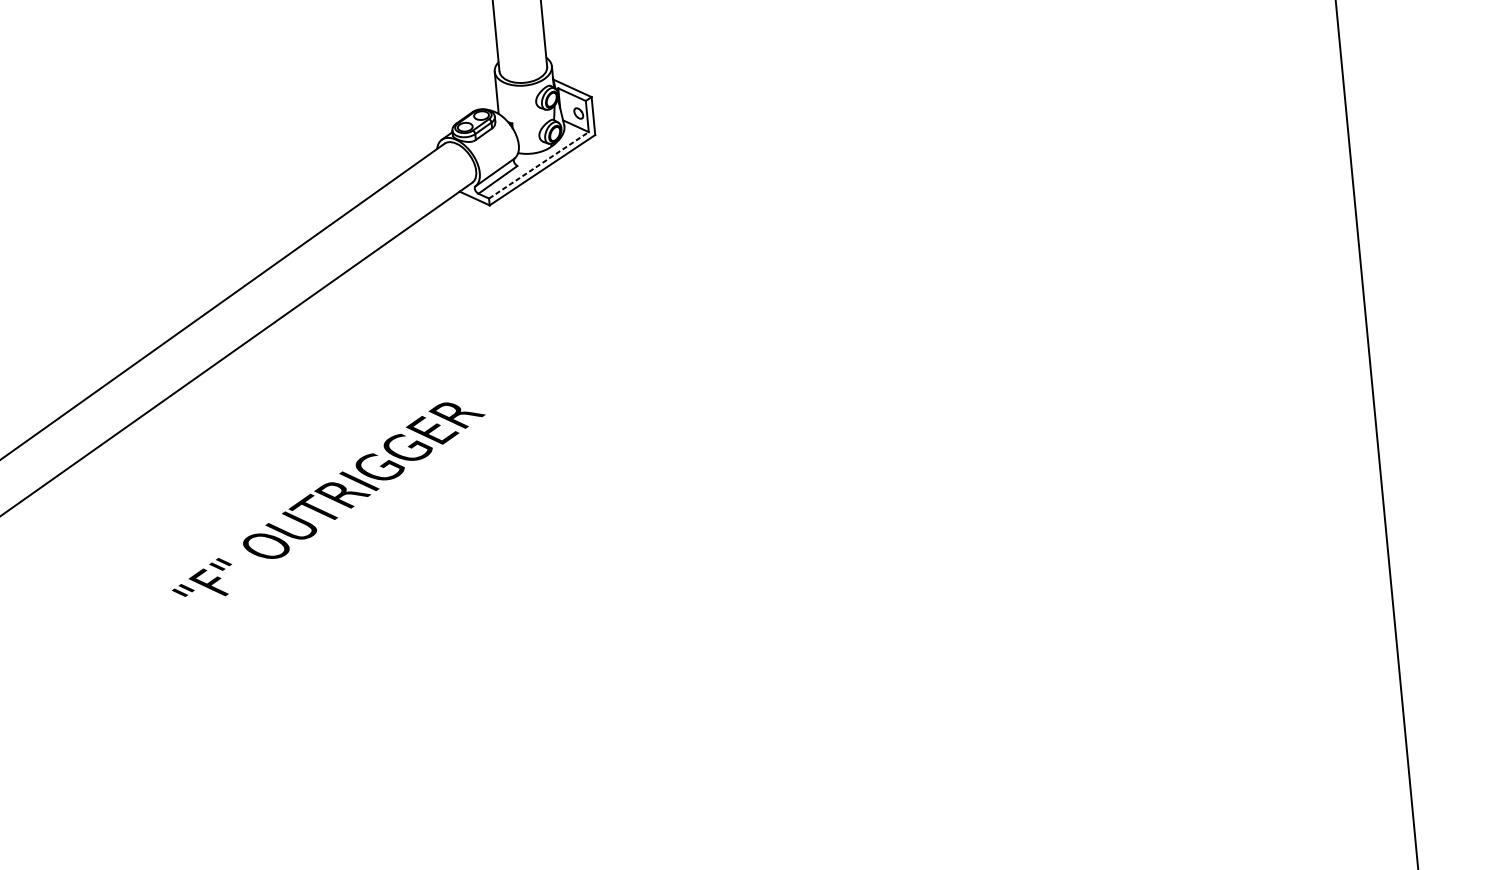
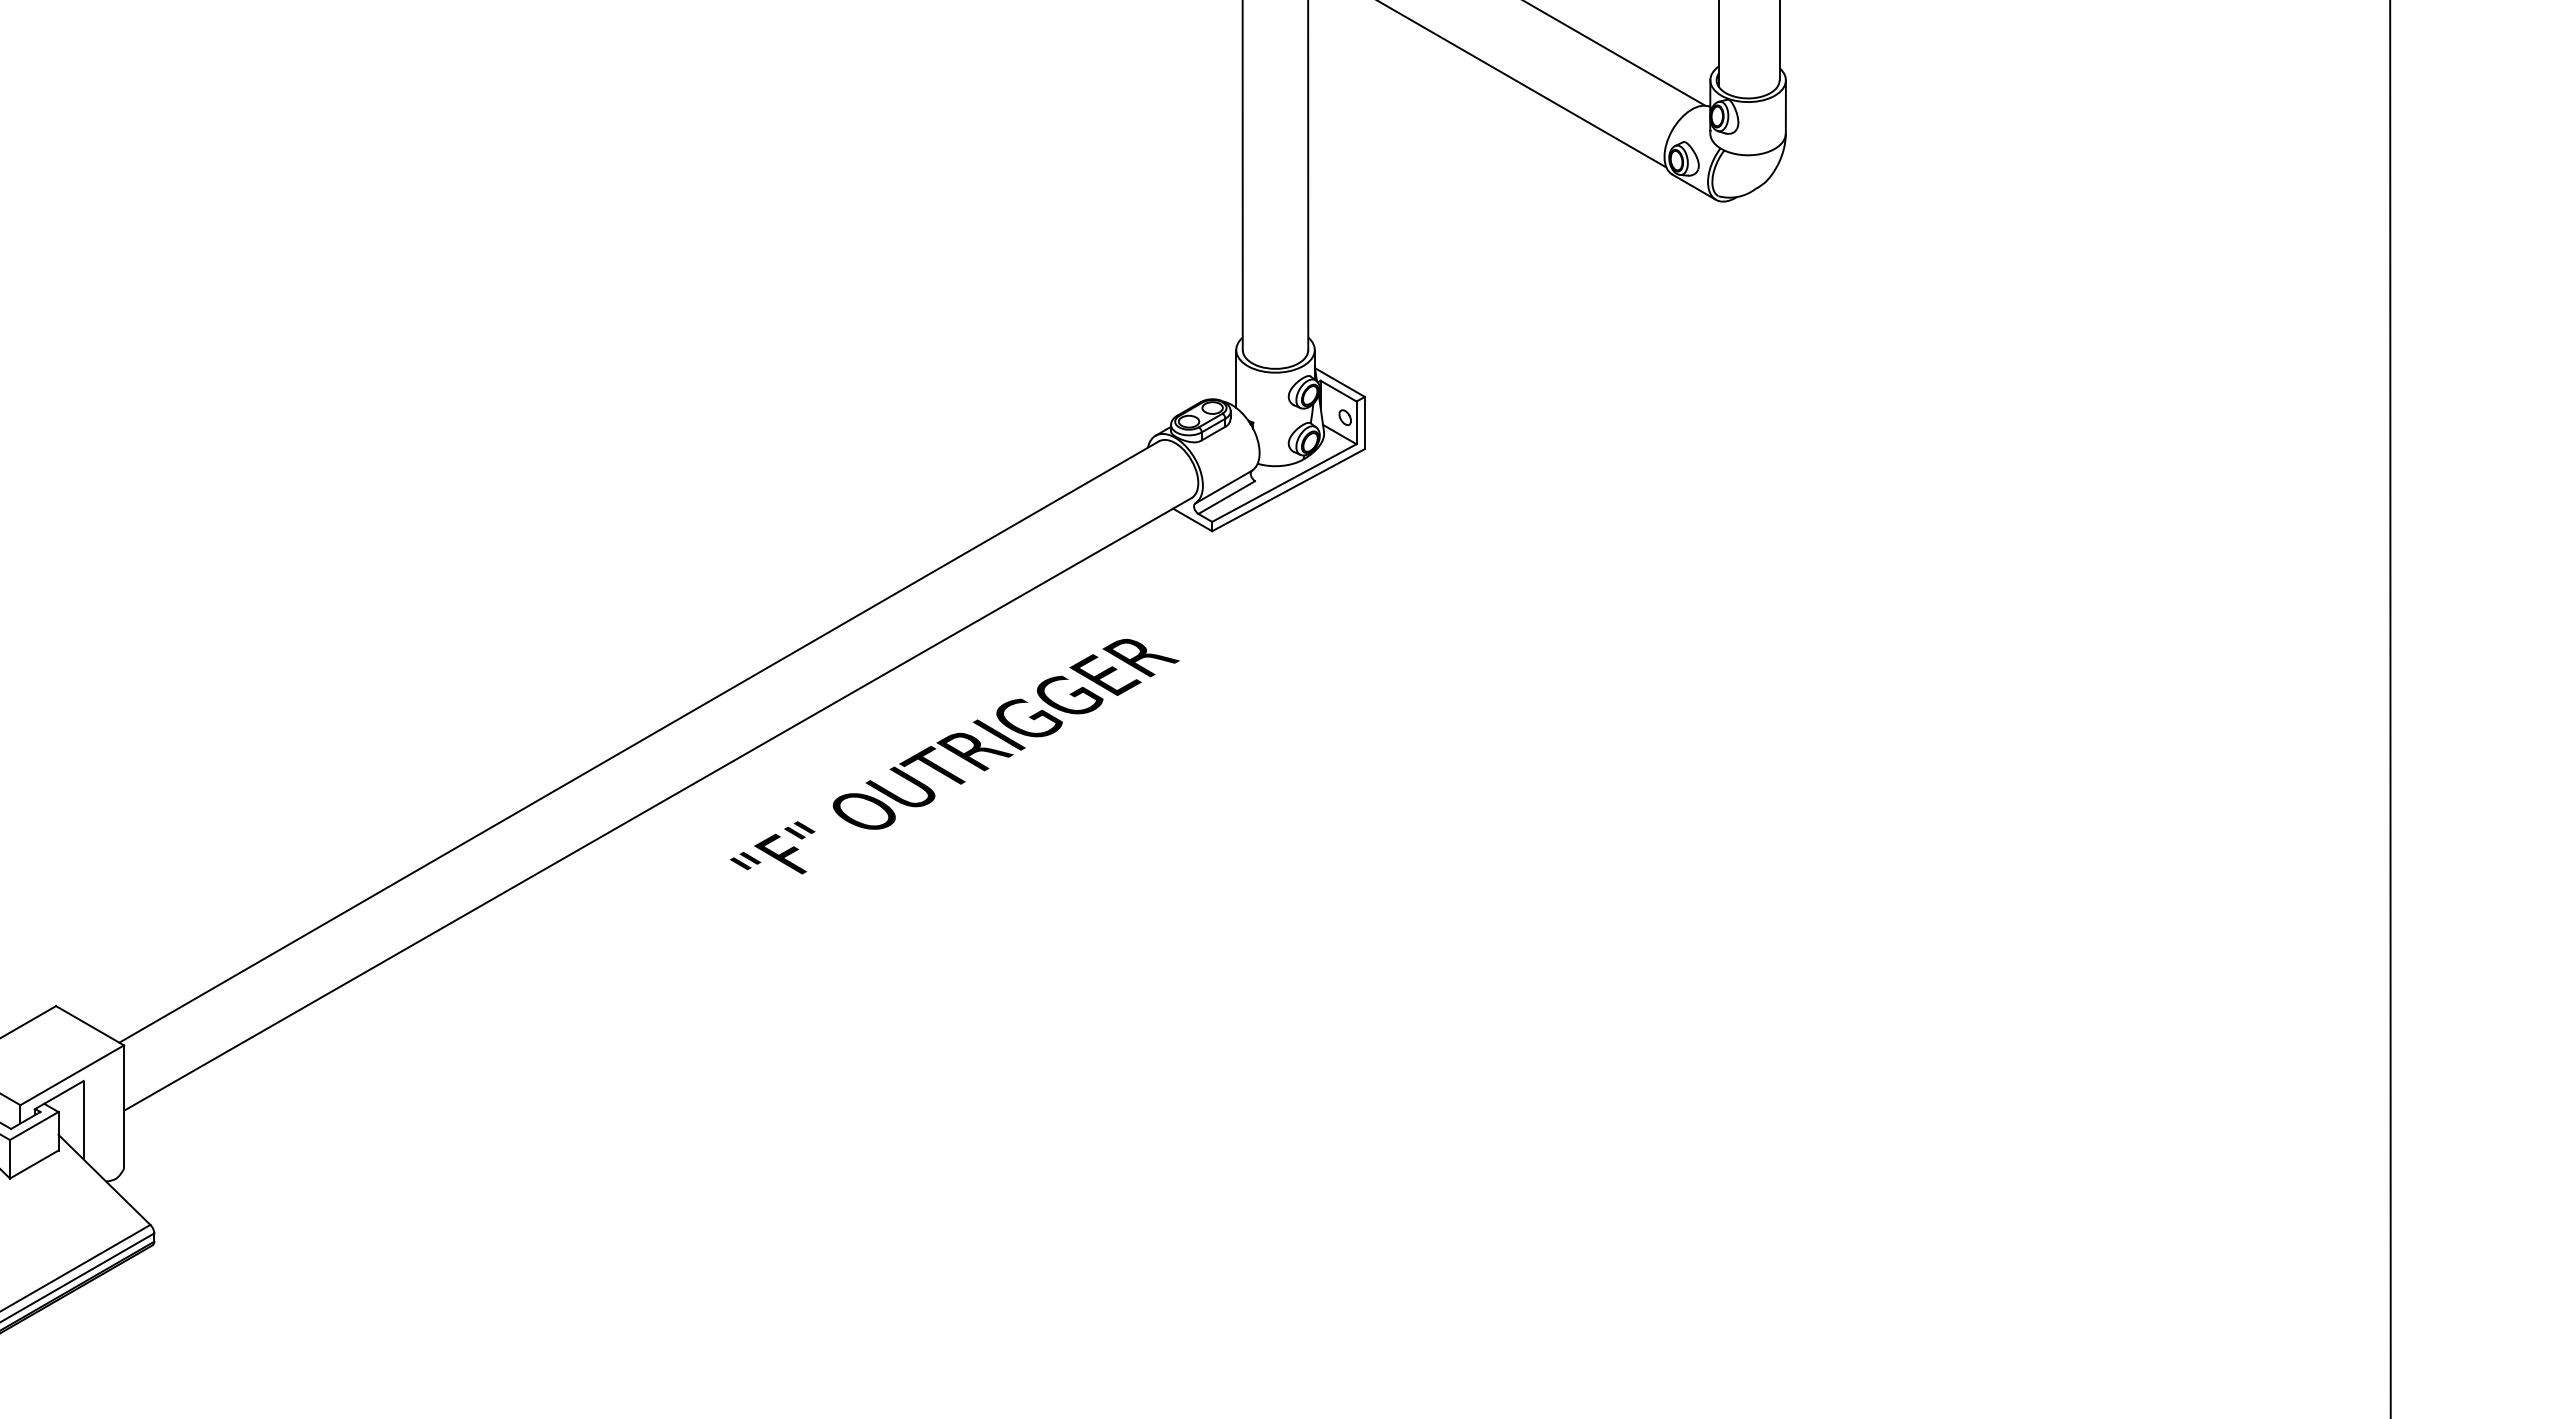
line: (539, 165) -> (1284, 483), dashed -> solid
text: (328, 499) -> (954, 756), moved

